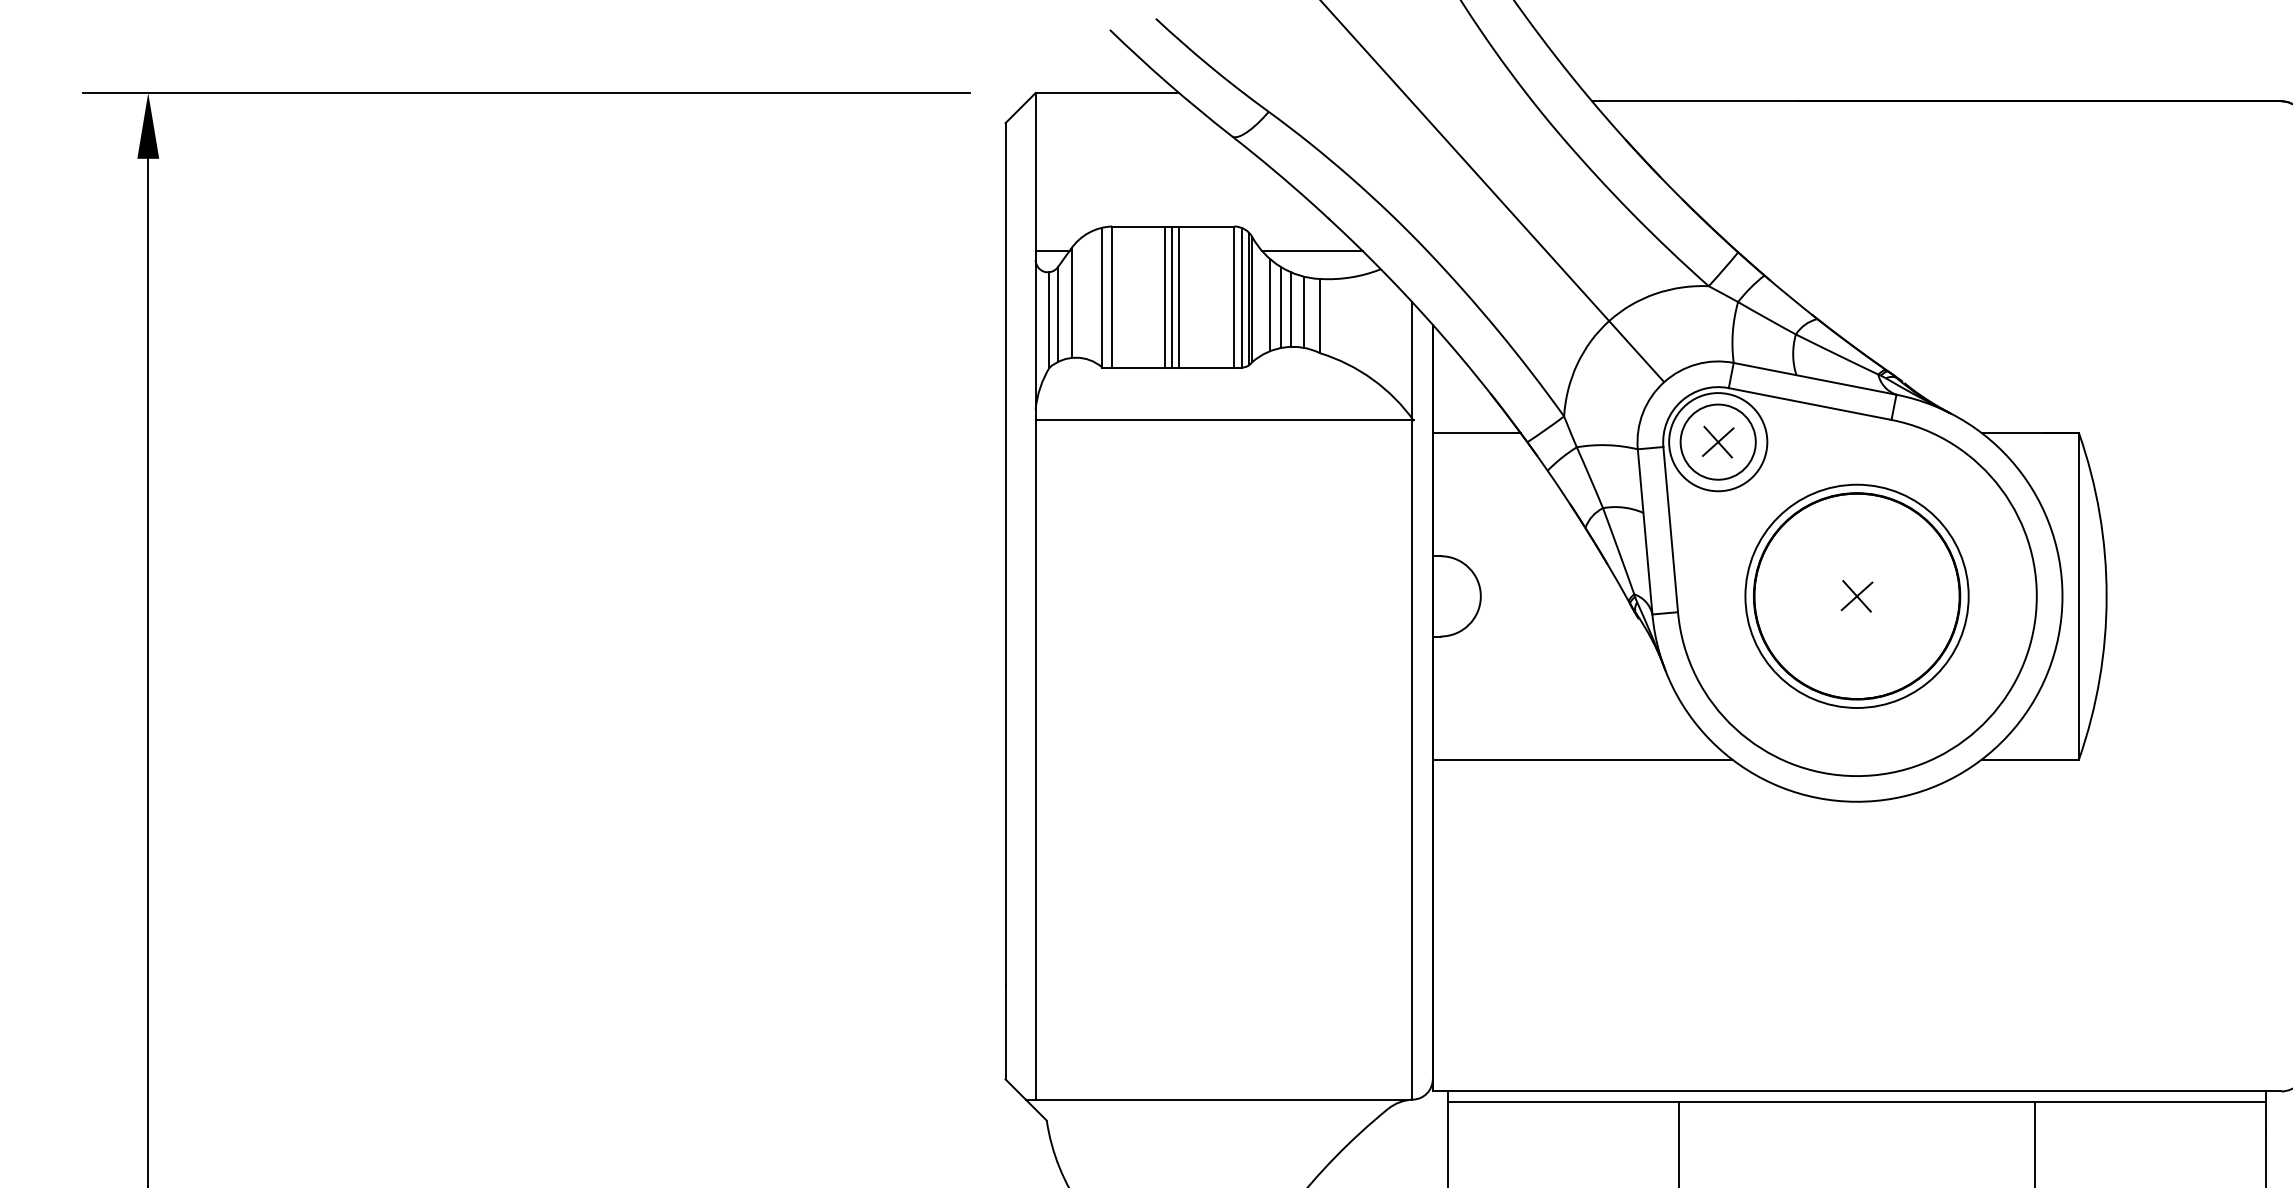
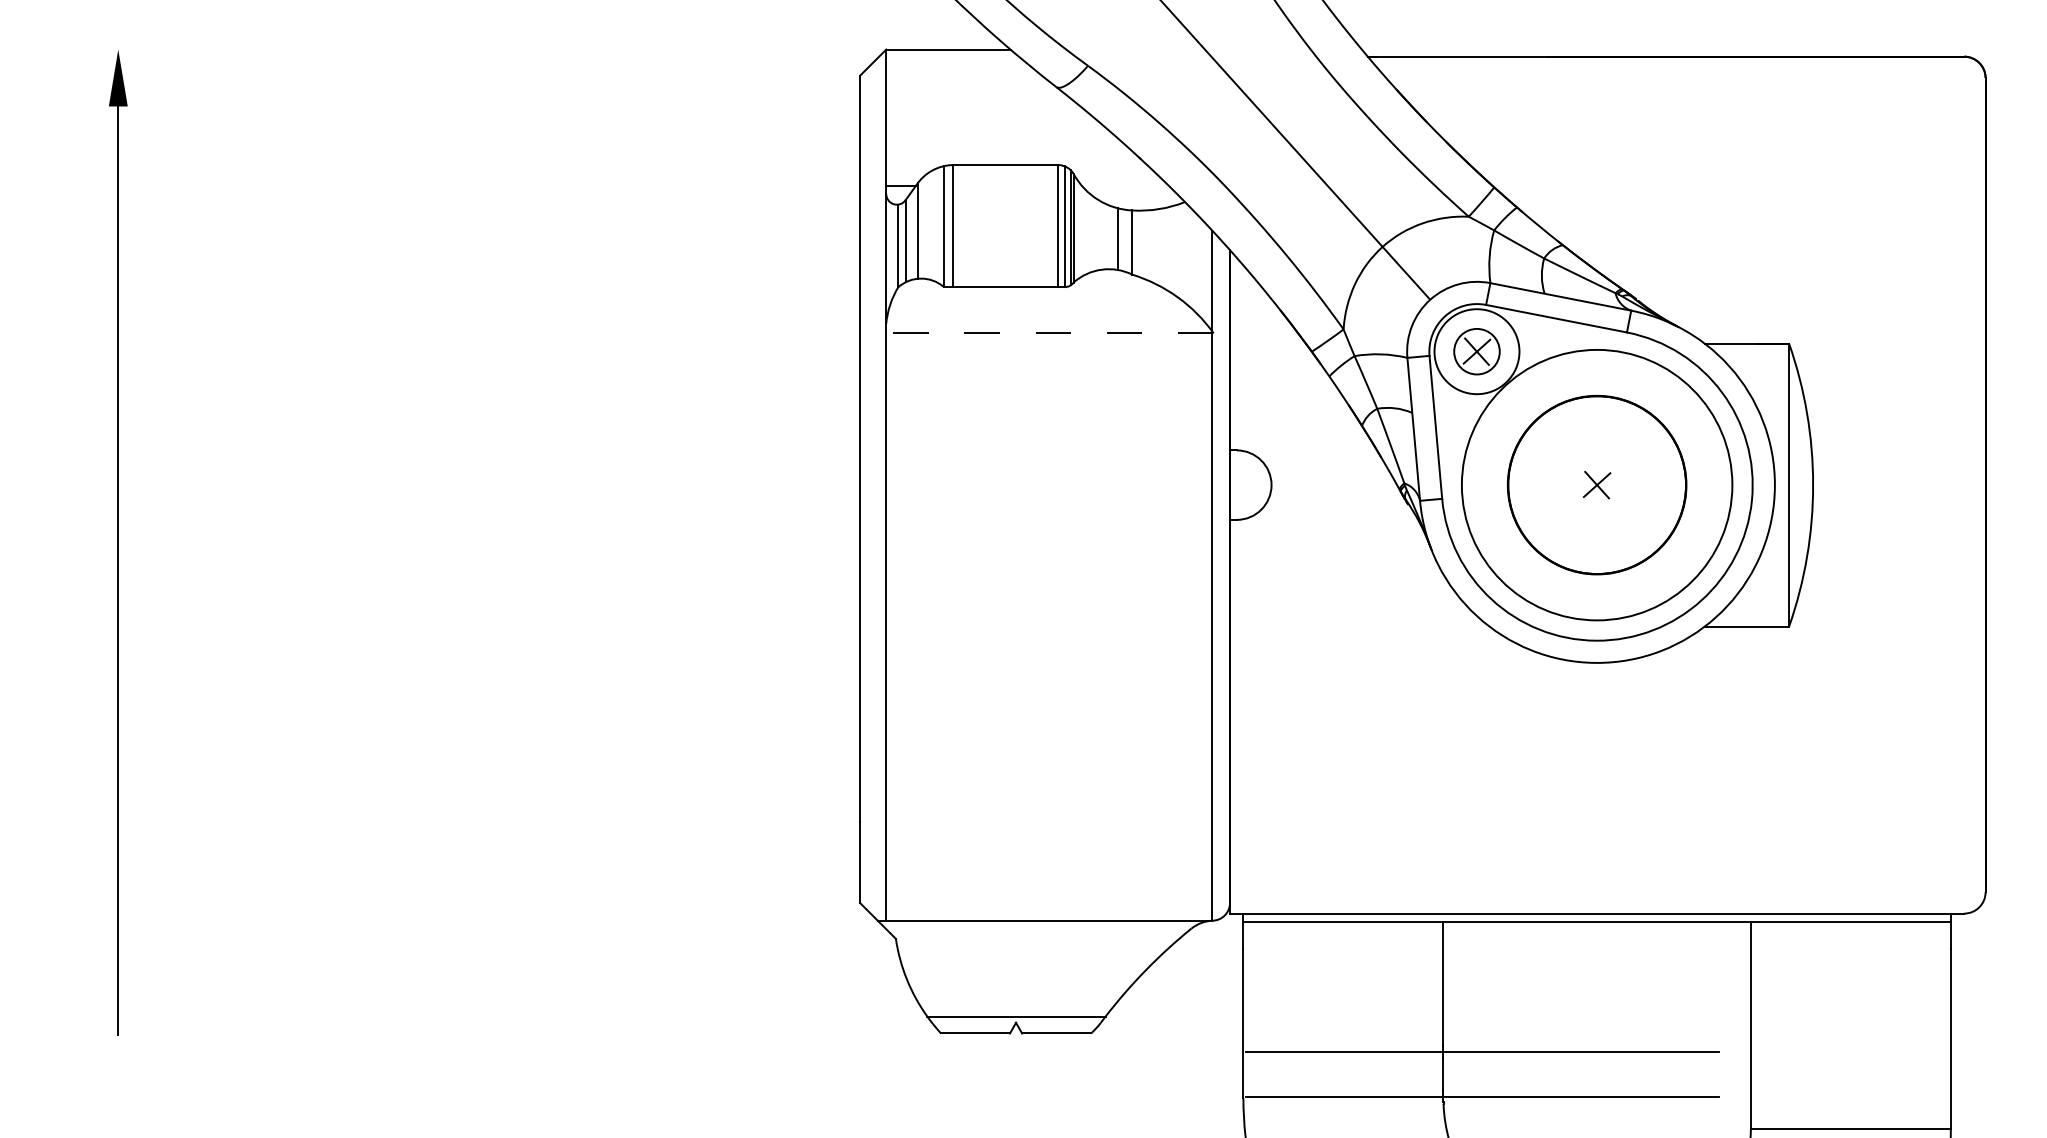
line: (526, 92) -> (445, 49), removed
line: (1312, 251) -> (1125, 186), removed
line: (1165, 297) -> (998, 226), removed
line: (1172, 297) -> (1004, 226), removed
line: (1179, 297) -> (1010, 226), removed
line: (1269, 304) -> (1088, 232), removed
line: (1280, 307) -> (1098, 235), removed
line: (1291, 309) -> (1107, 236), removed
line: (1224, 419) -> (1049, 332), solid -> dashed
line: (1476, 432) -> (1267, 343), removed
circle: (1717, 441) -> (1476, 351), size x0.7
circle: (1856, 595) -> (1596, 484), size x1.4
line: (1582, 759) -> (1359, 626), removed

